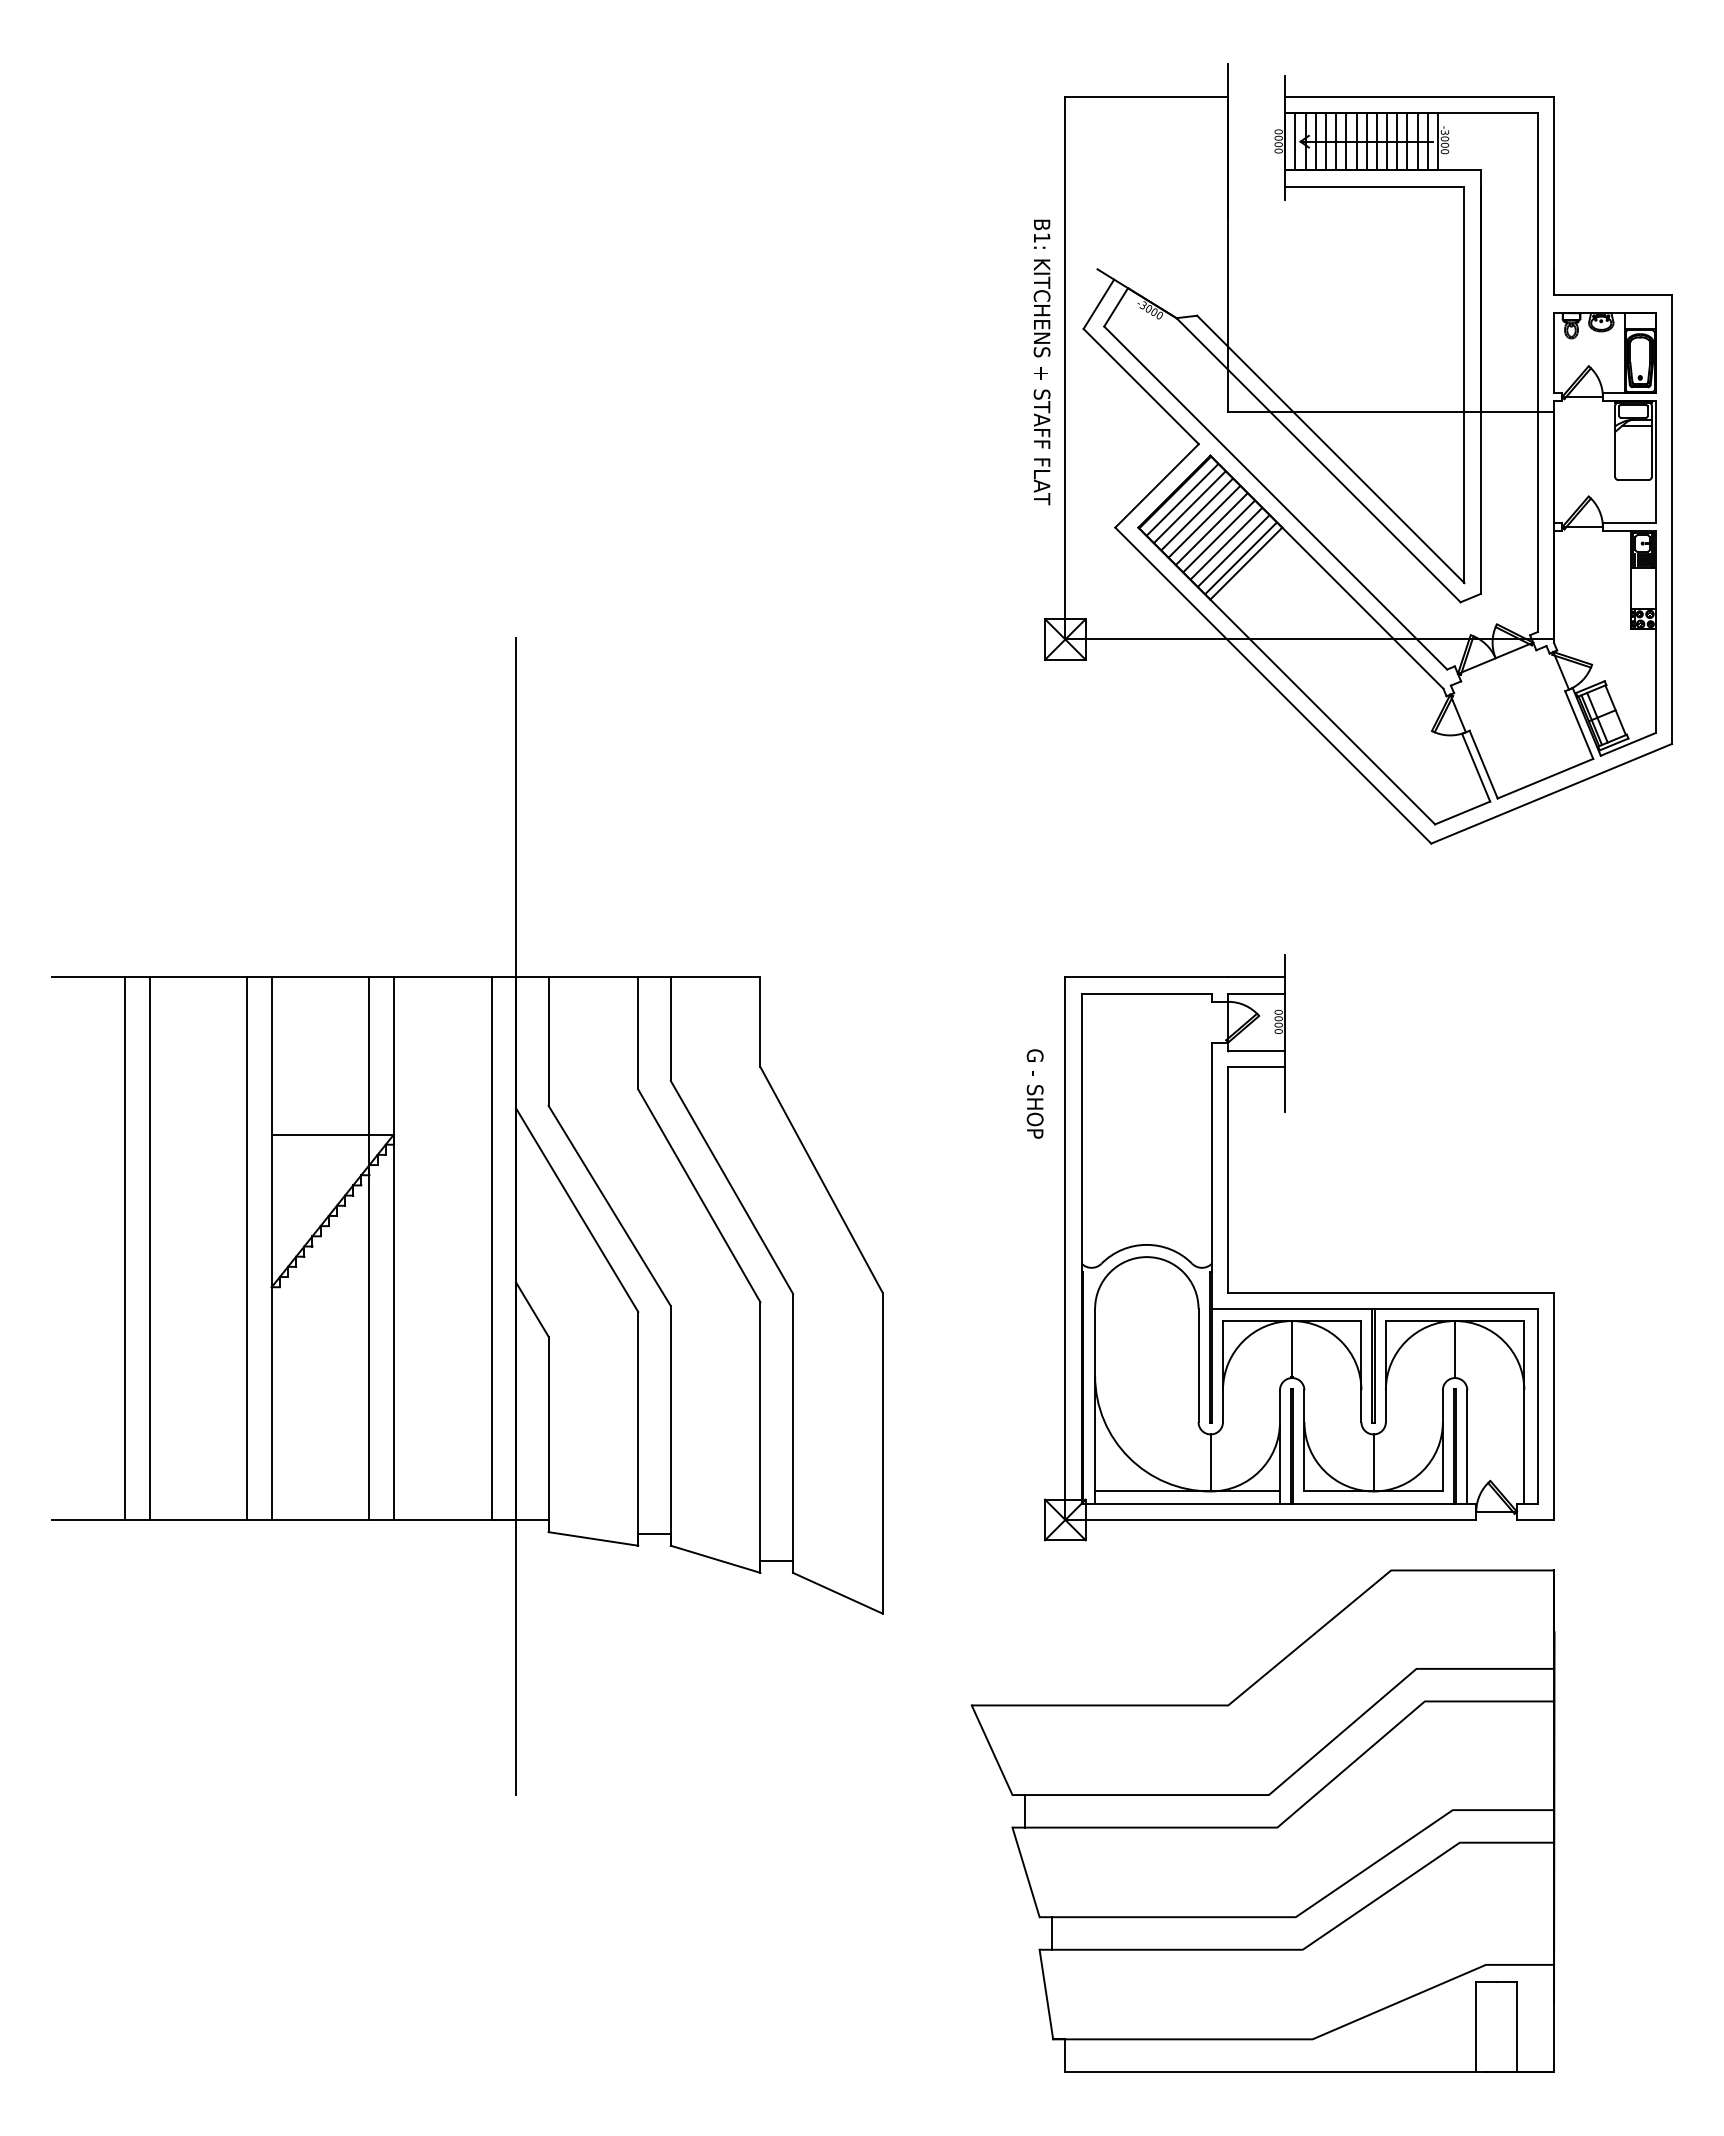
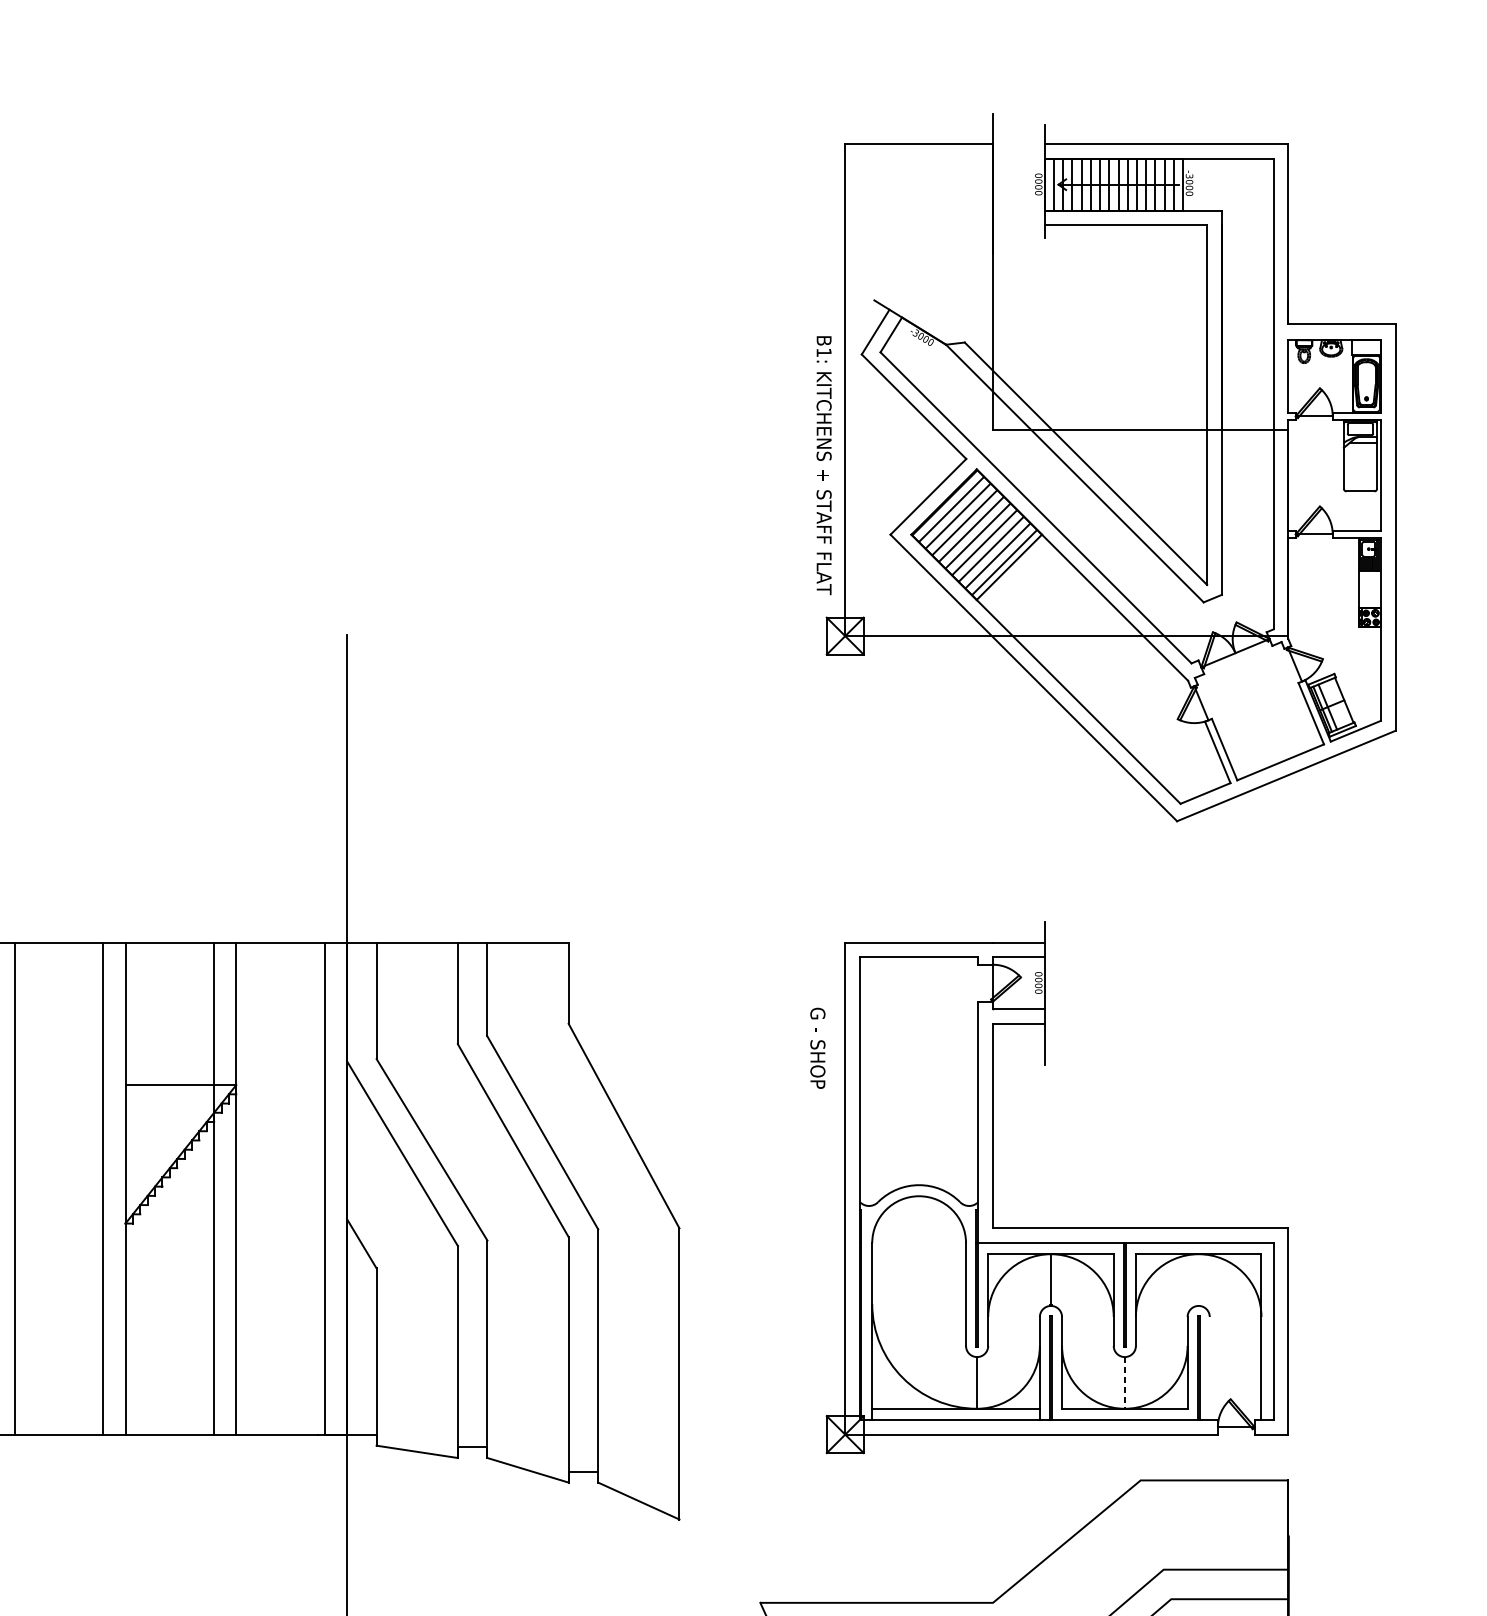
text: (1041, 362) -> (823, 465), moved
line: (1455, 1349) -> (1199, 1280), removed
line: (1467, 1446) -> (1209, 1368), removed
line: (1373, 1462) -> (1124, 1382), solid -> dashed

